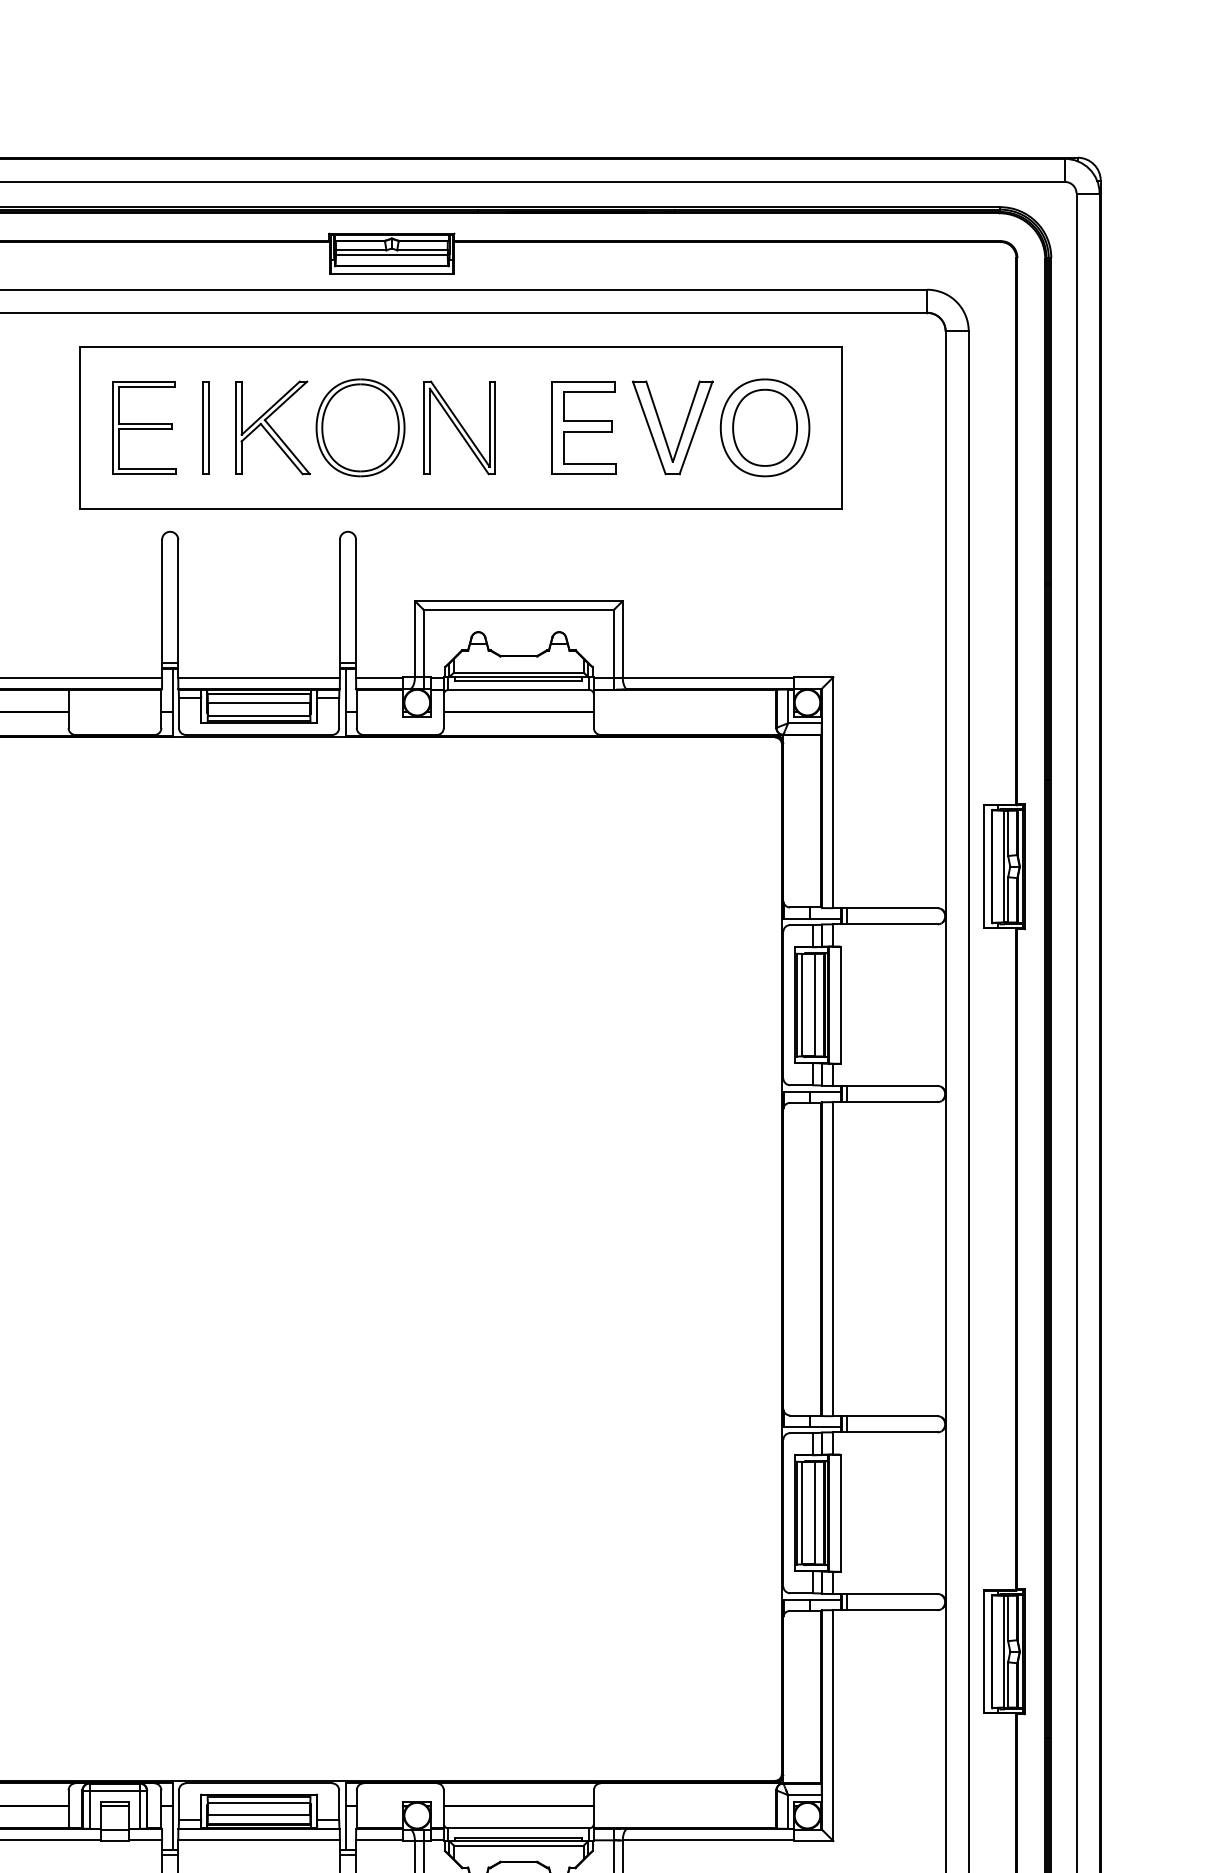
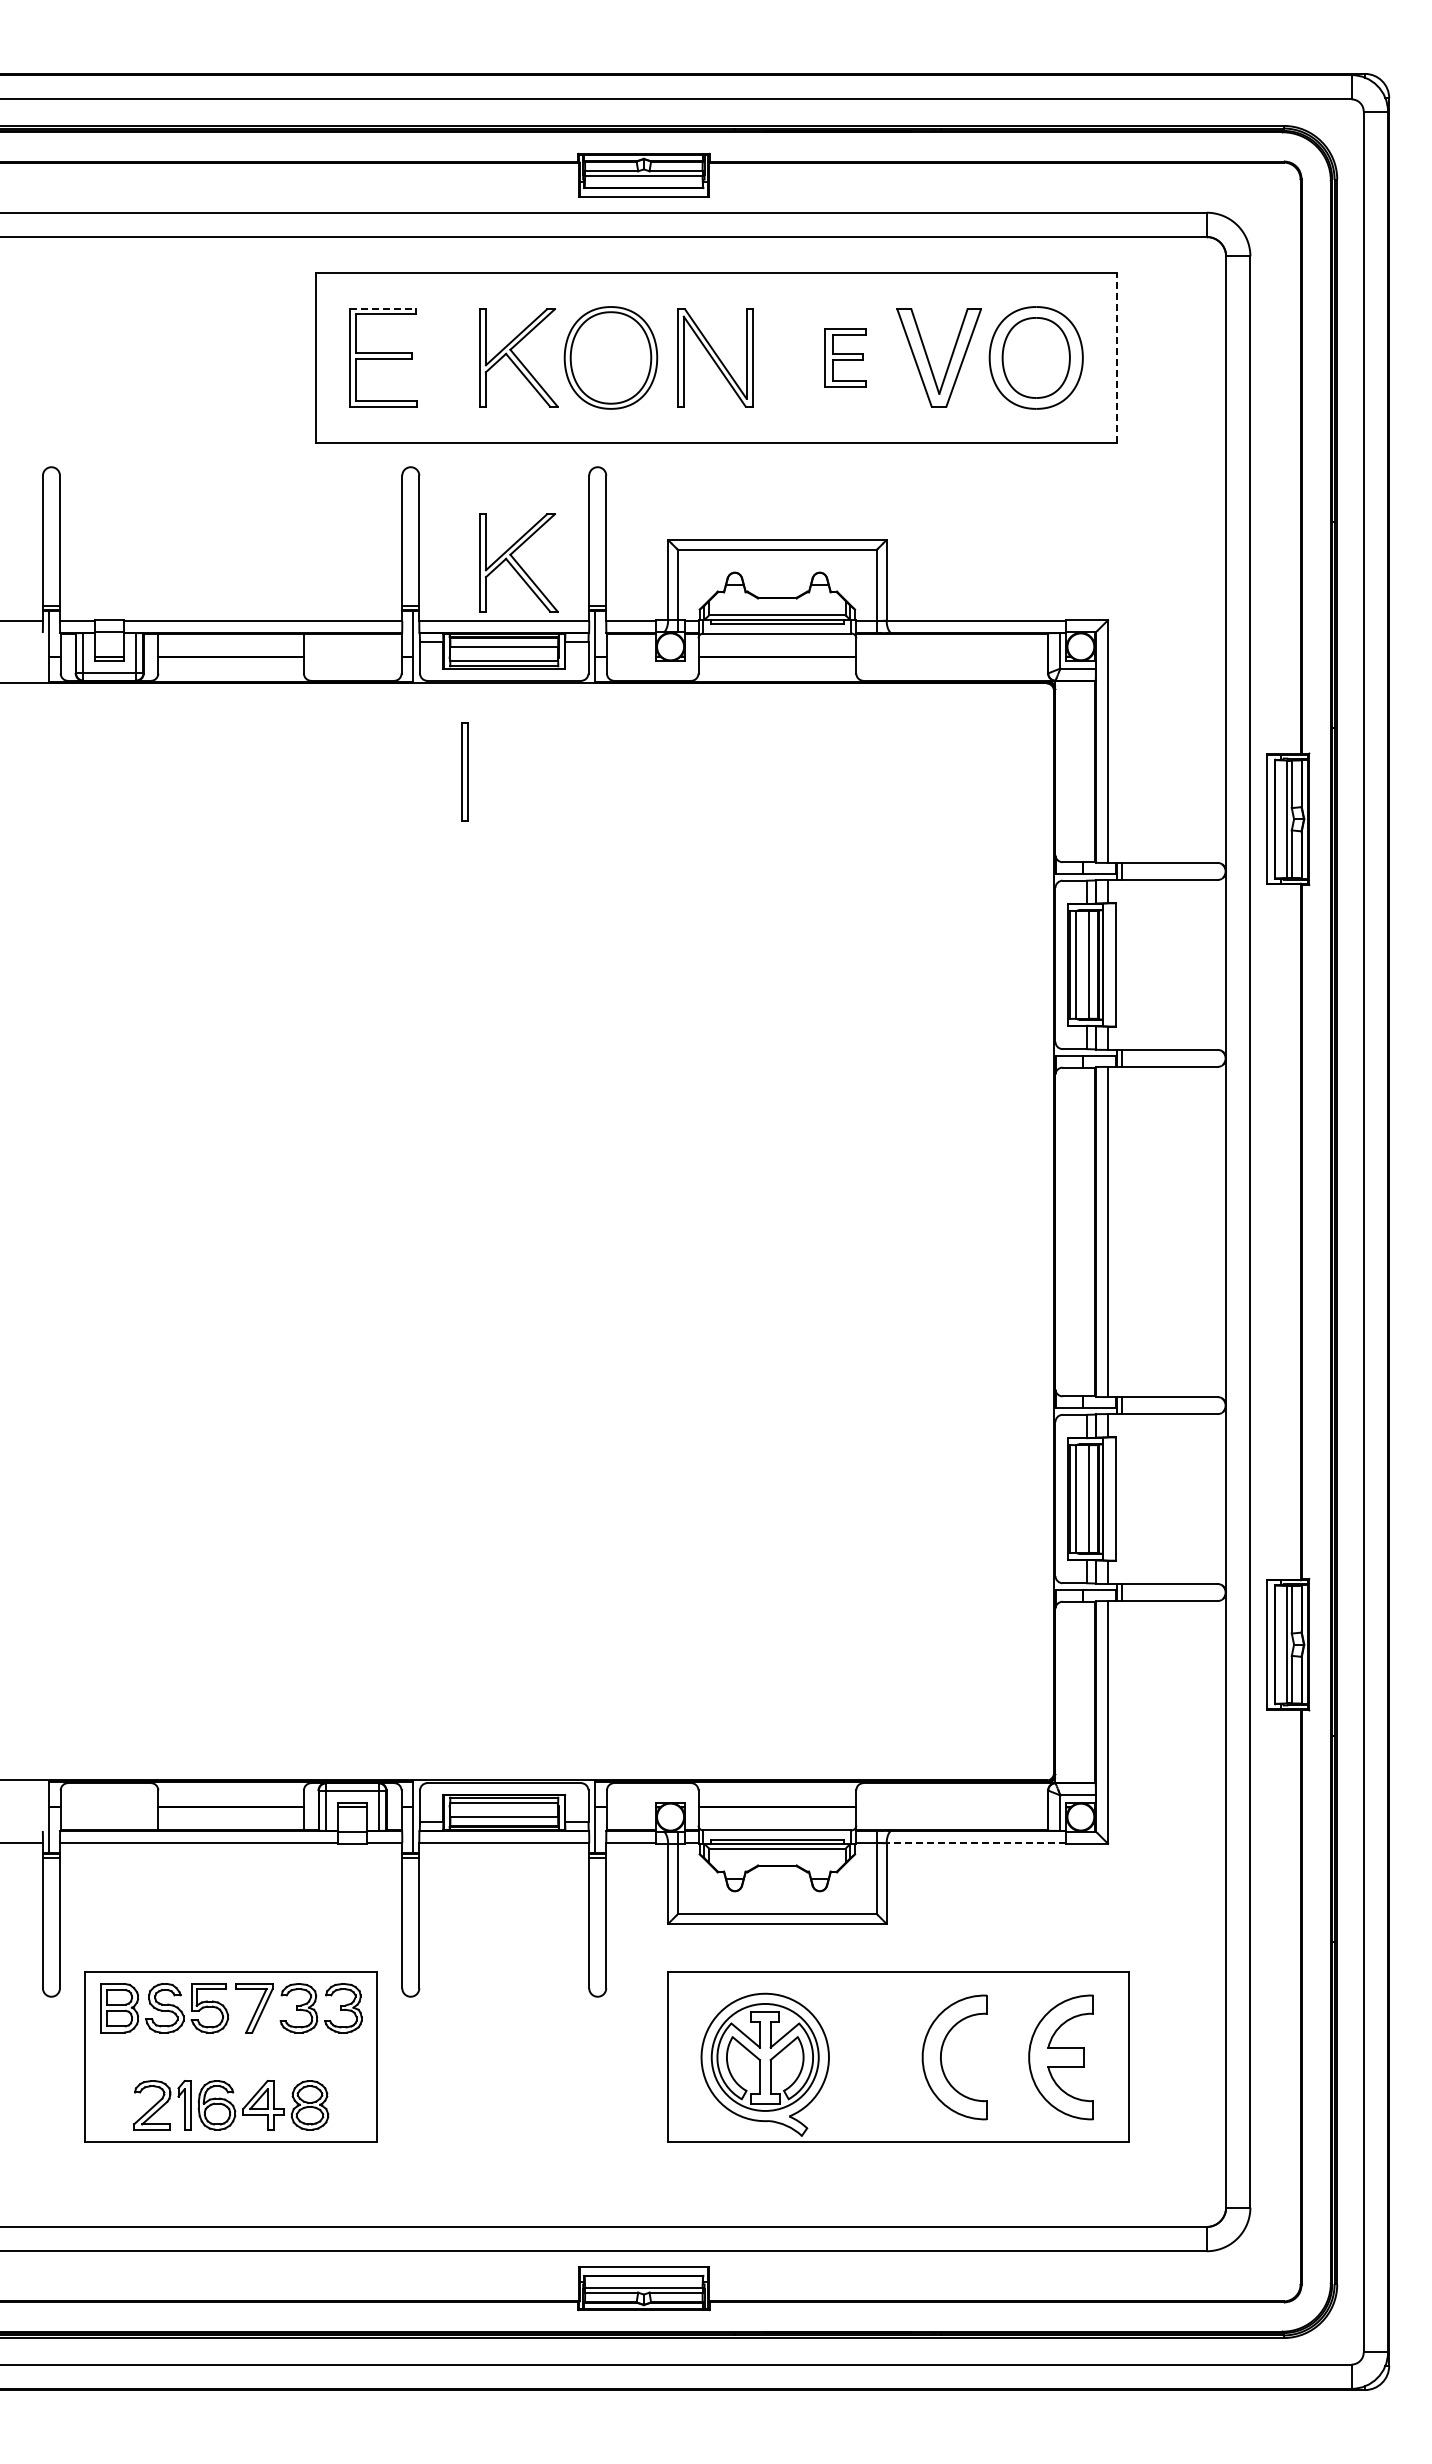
line: (144, 381) -> (383, 309), solid -> dashed
part: (206, 427) -> (464, 771), moved
part: (583, 427) -> (845, 357), size x0.6
line: (842, 427) -> (1117, 357), solid -> dashed
part: (272, 622) -> (518, 562), added
line: (708, 1840) -> (976, 1843), solid -> dashed

